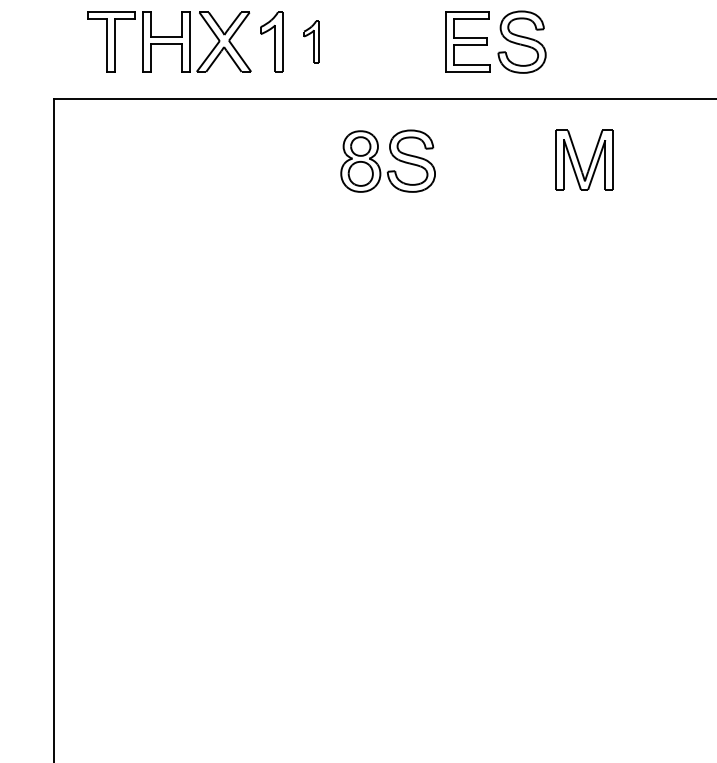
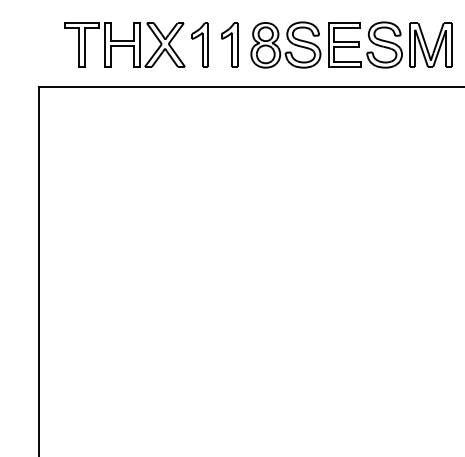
part: (311, 41) -> (229, 44), size x1.43
part: (391, 155) -> (288, 40), moved
part: (584, 159) -> (430, 44), moved

